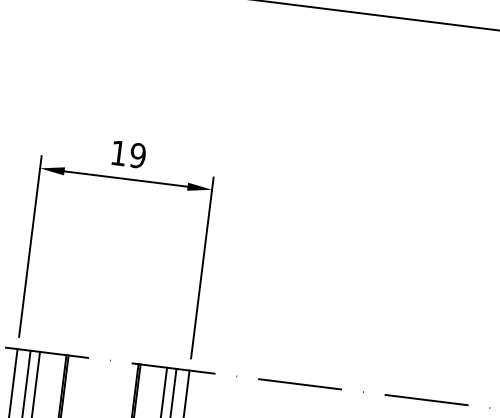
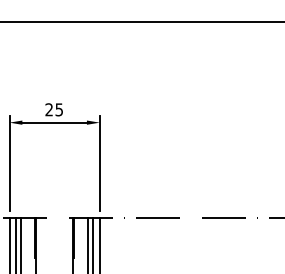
text: (128, 153) -> (54, 109), 19 -> 25

